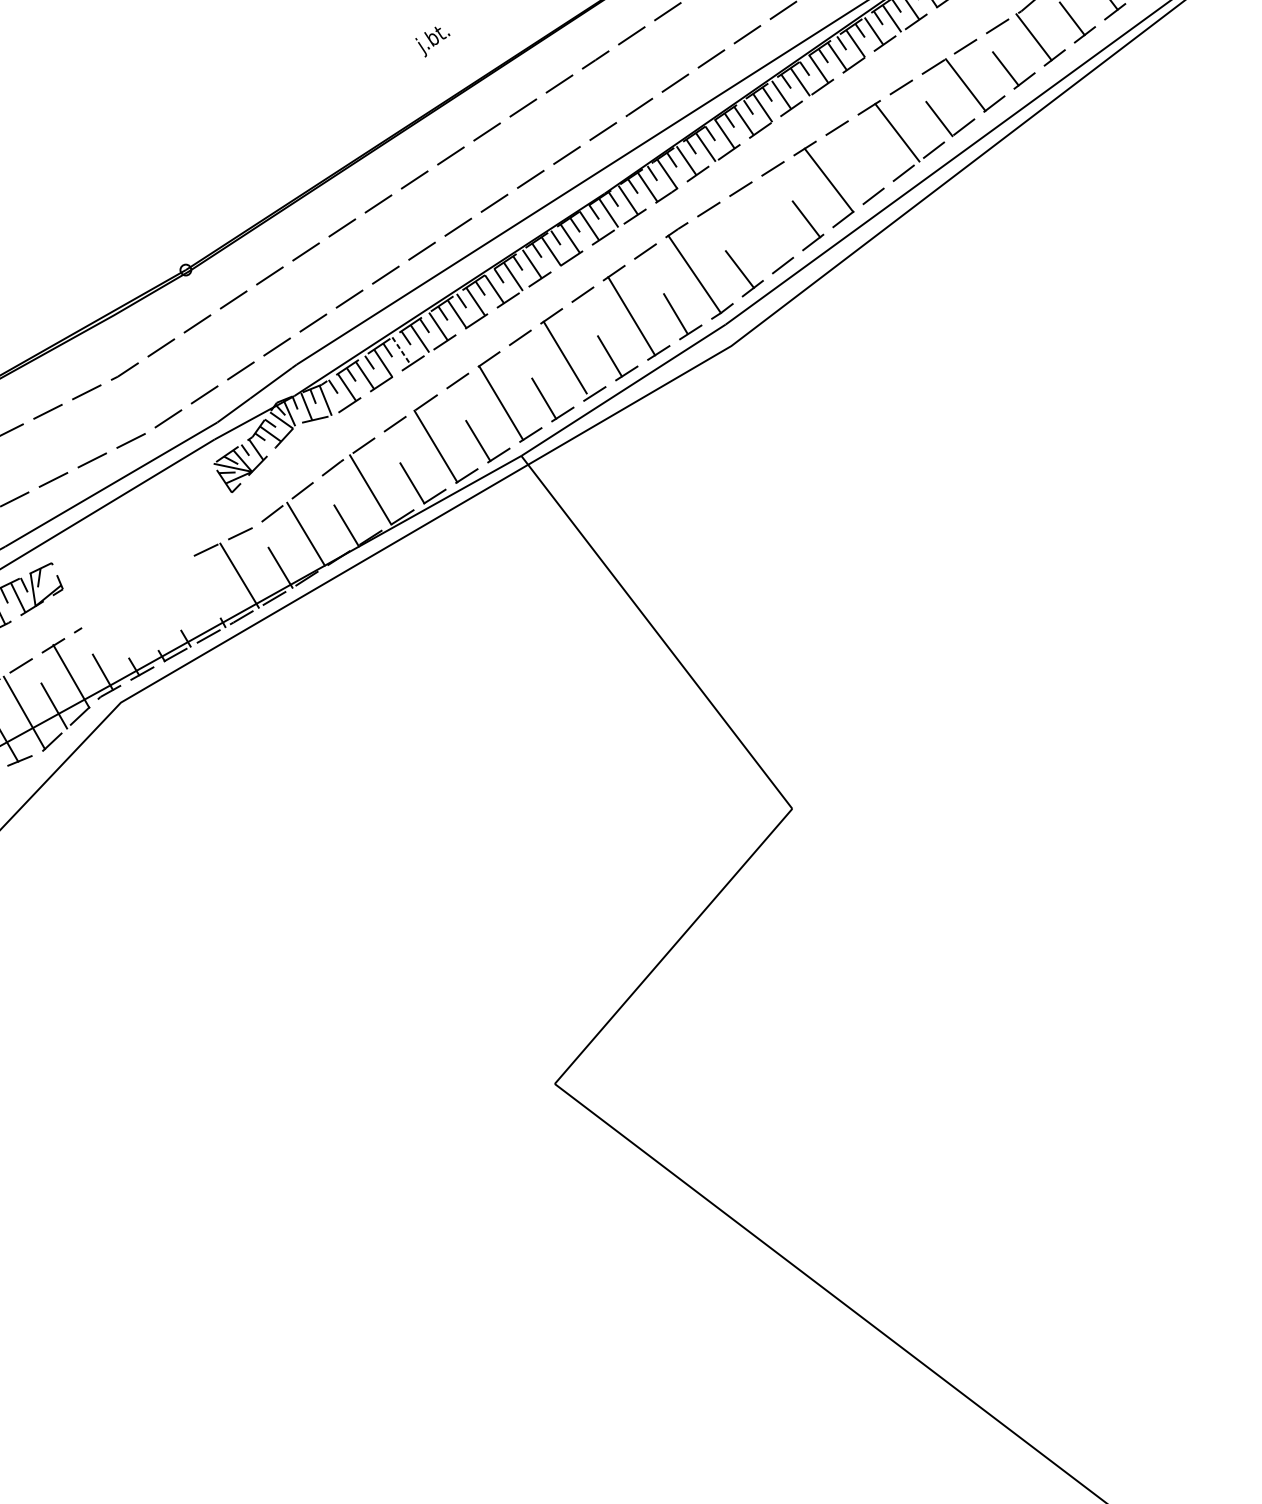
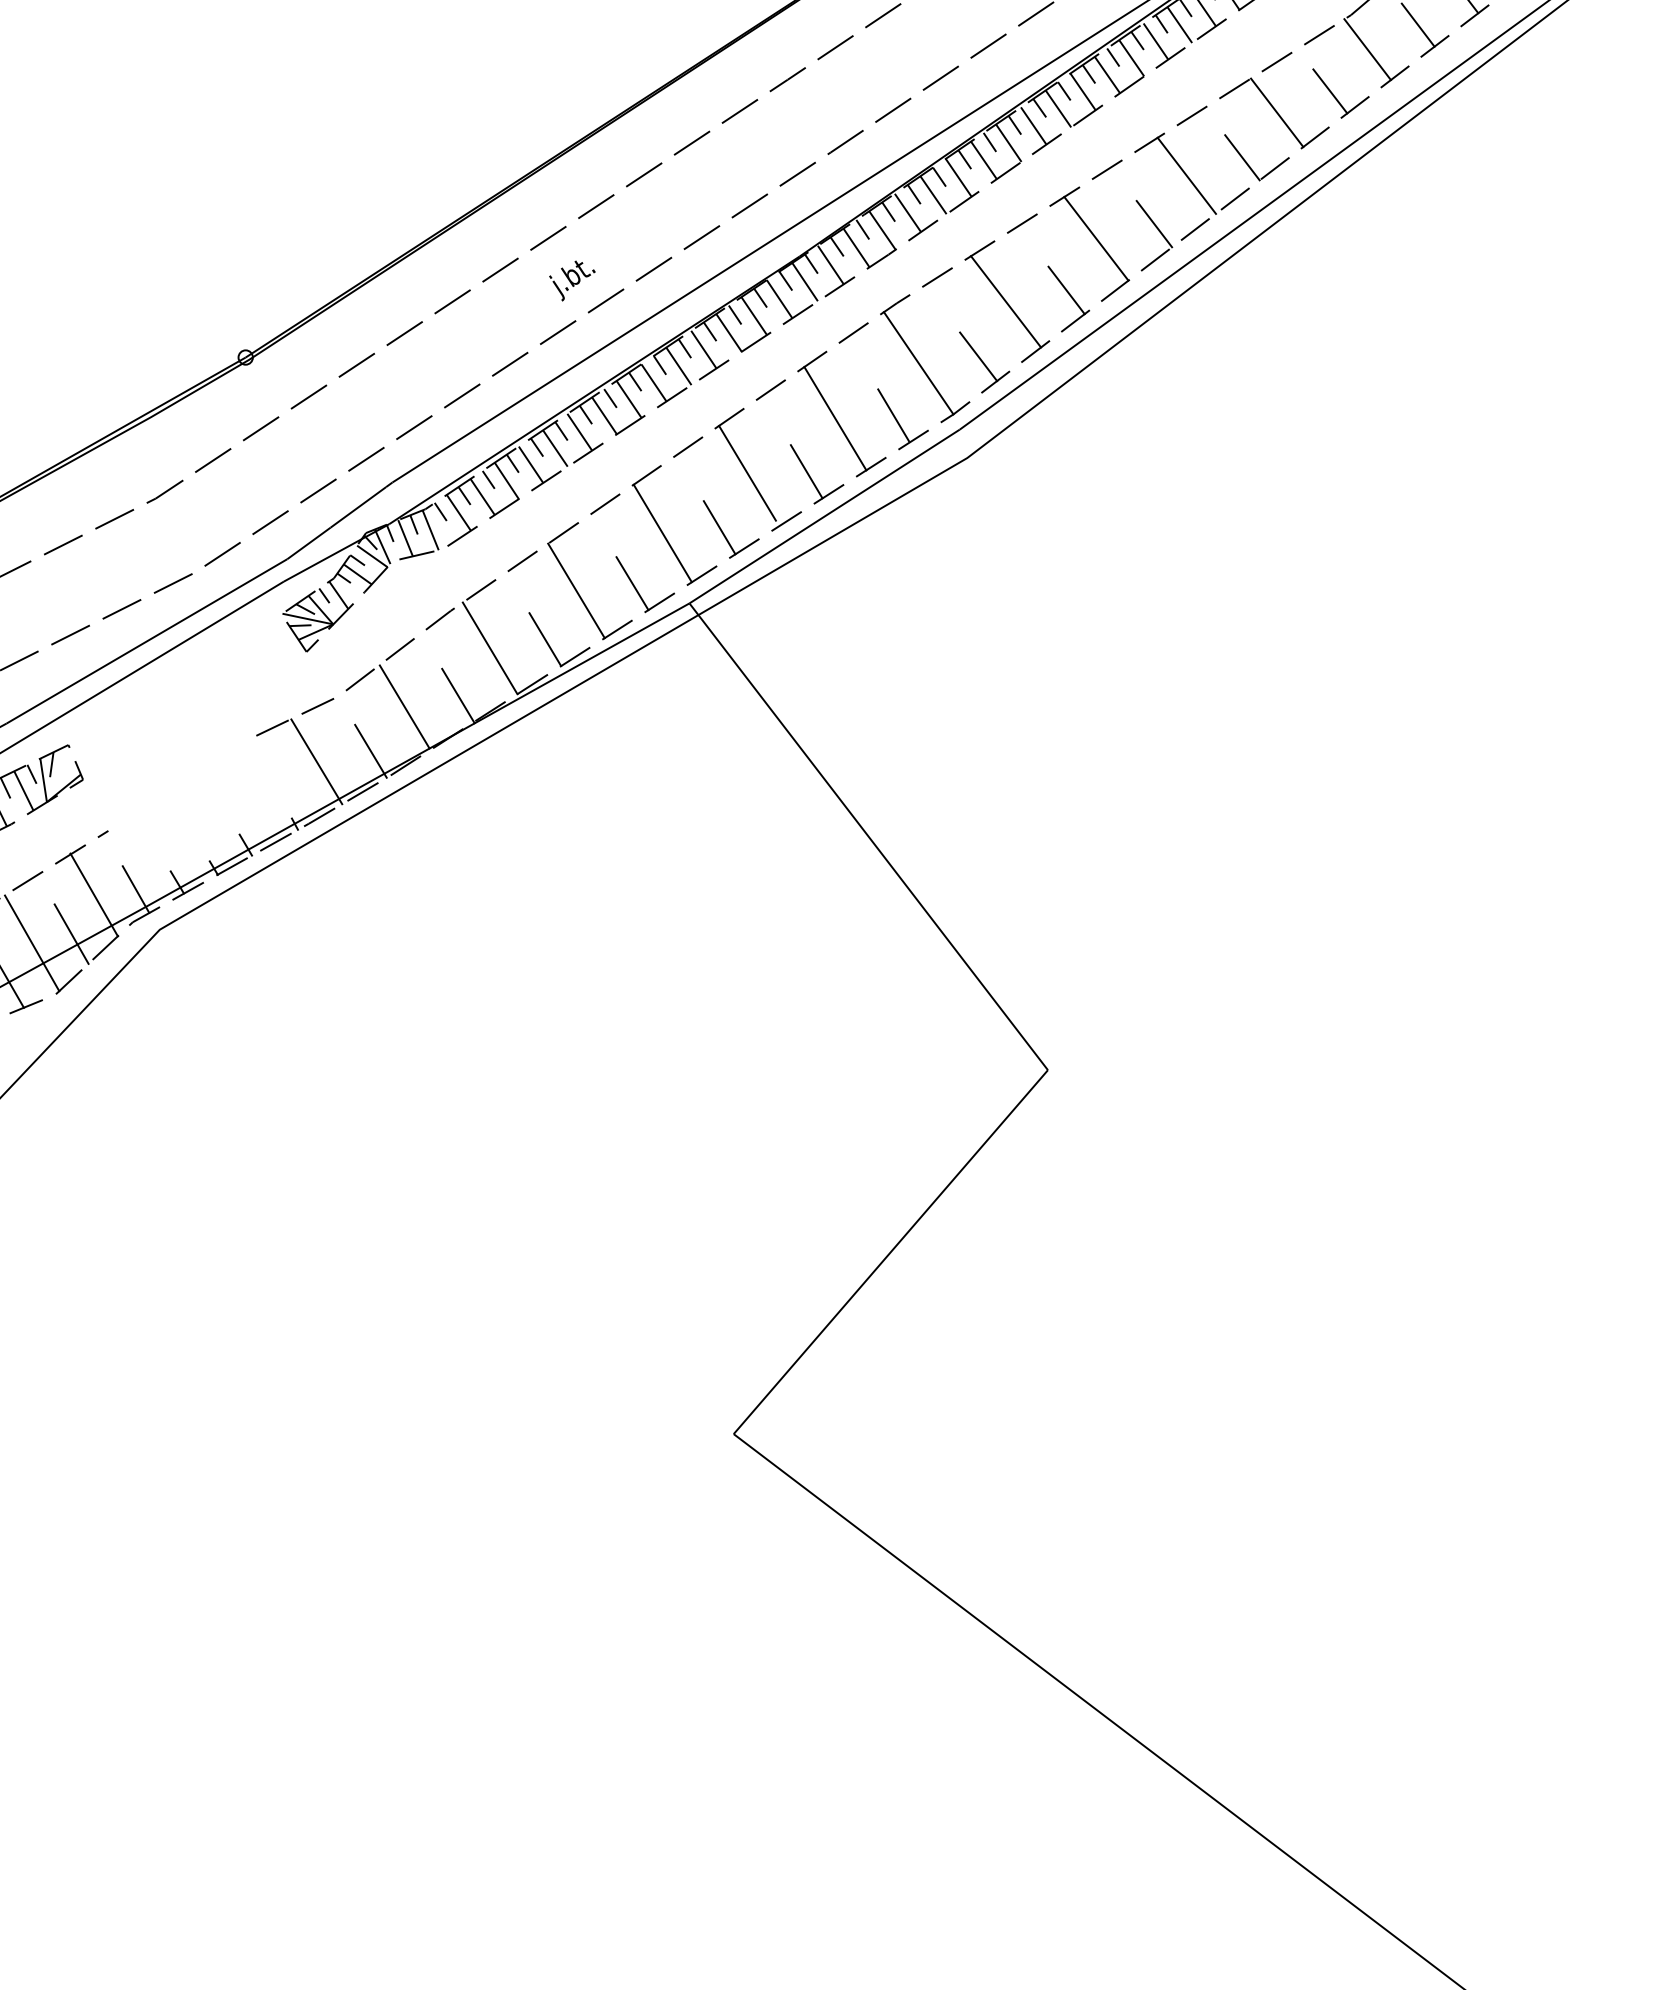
text: (432, 41) -> (572, 280), moved
line: (872, 169) -> (1154, 224), added
line: (760, 227) -> (1005, 301), added
line: (401, 350) -> (531, 464), dashed -> solid

